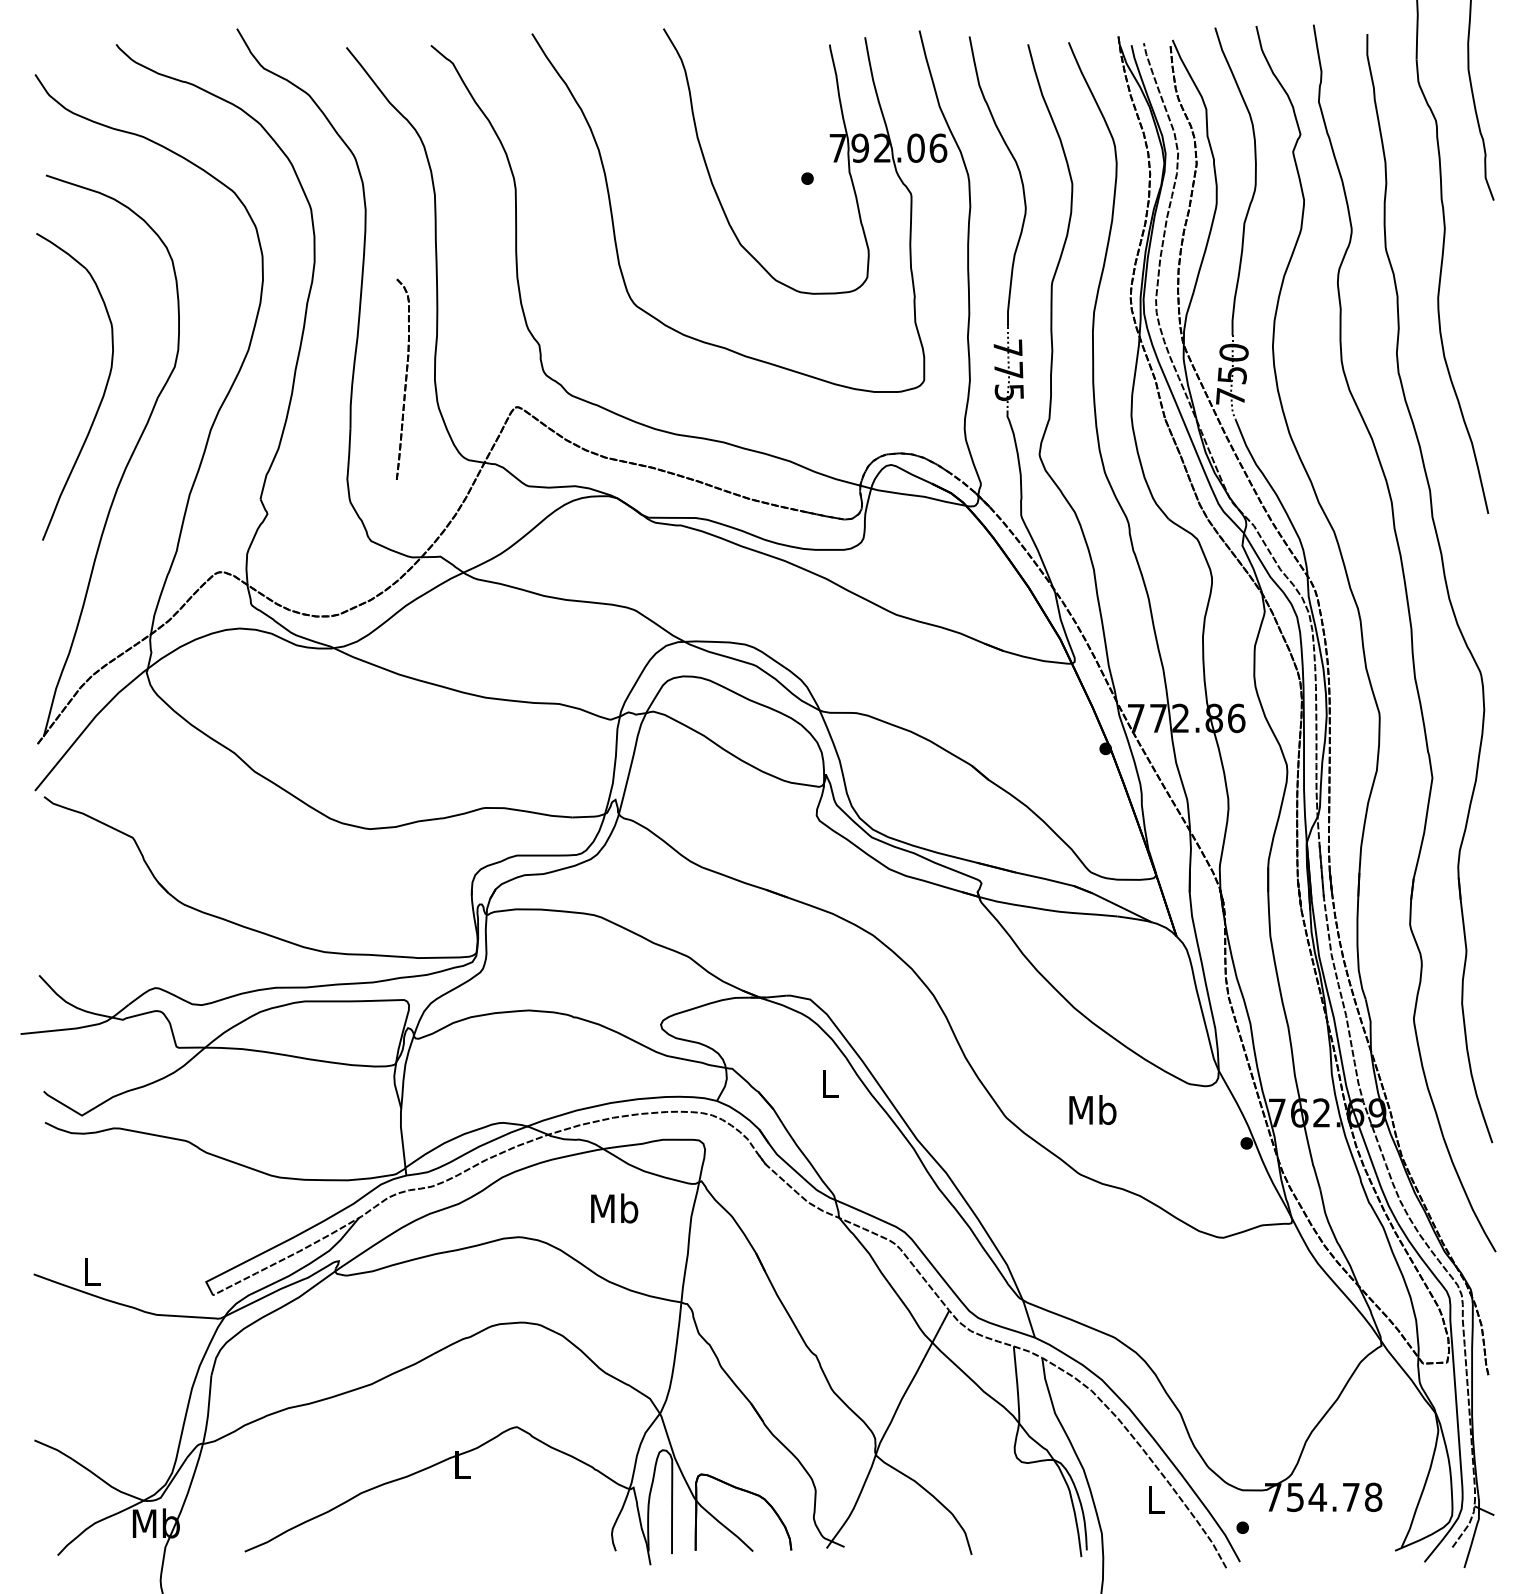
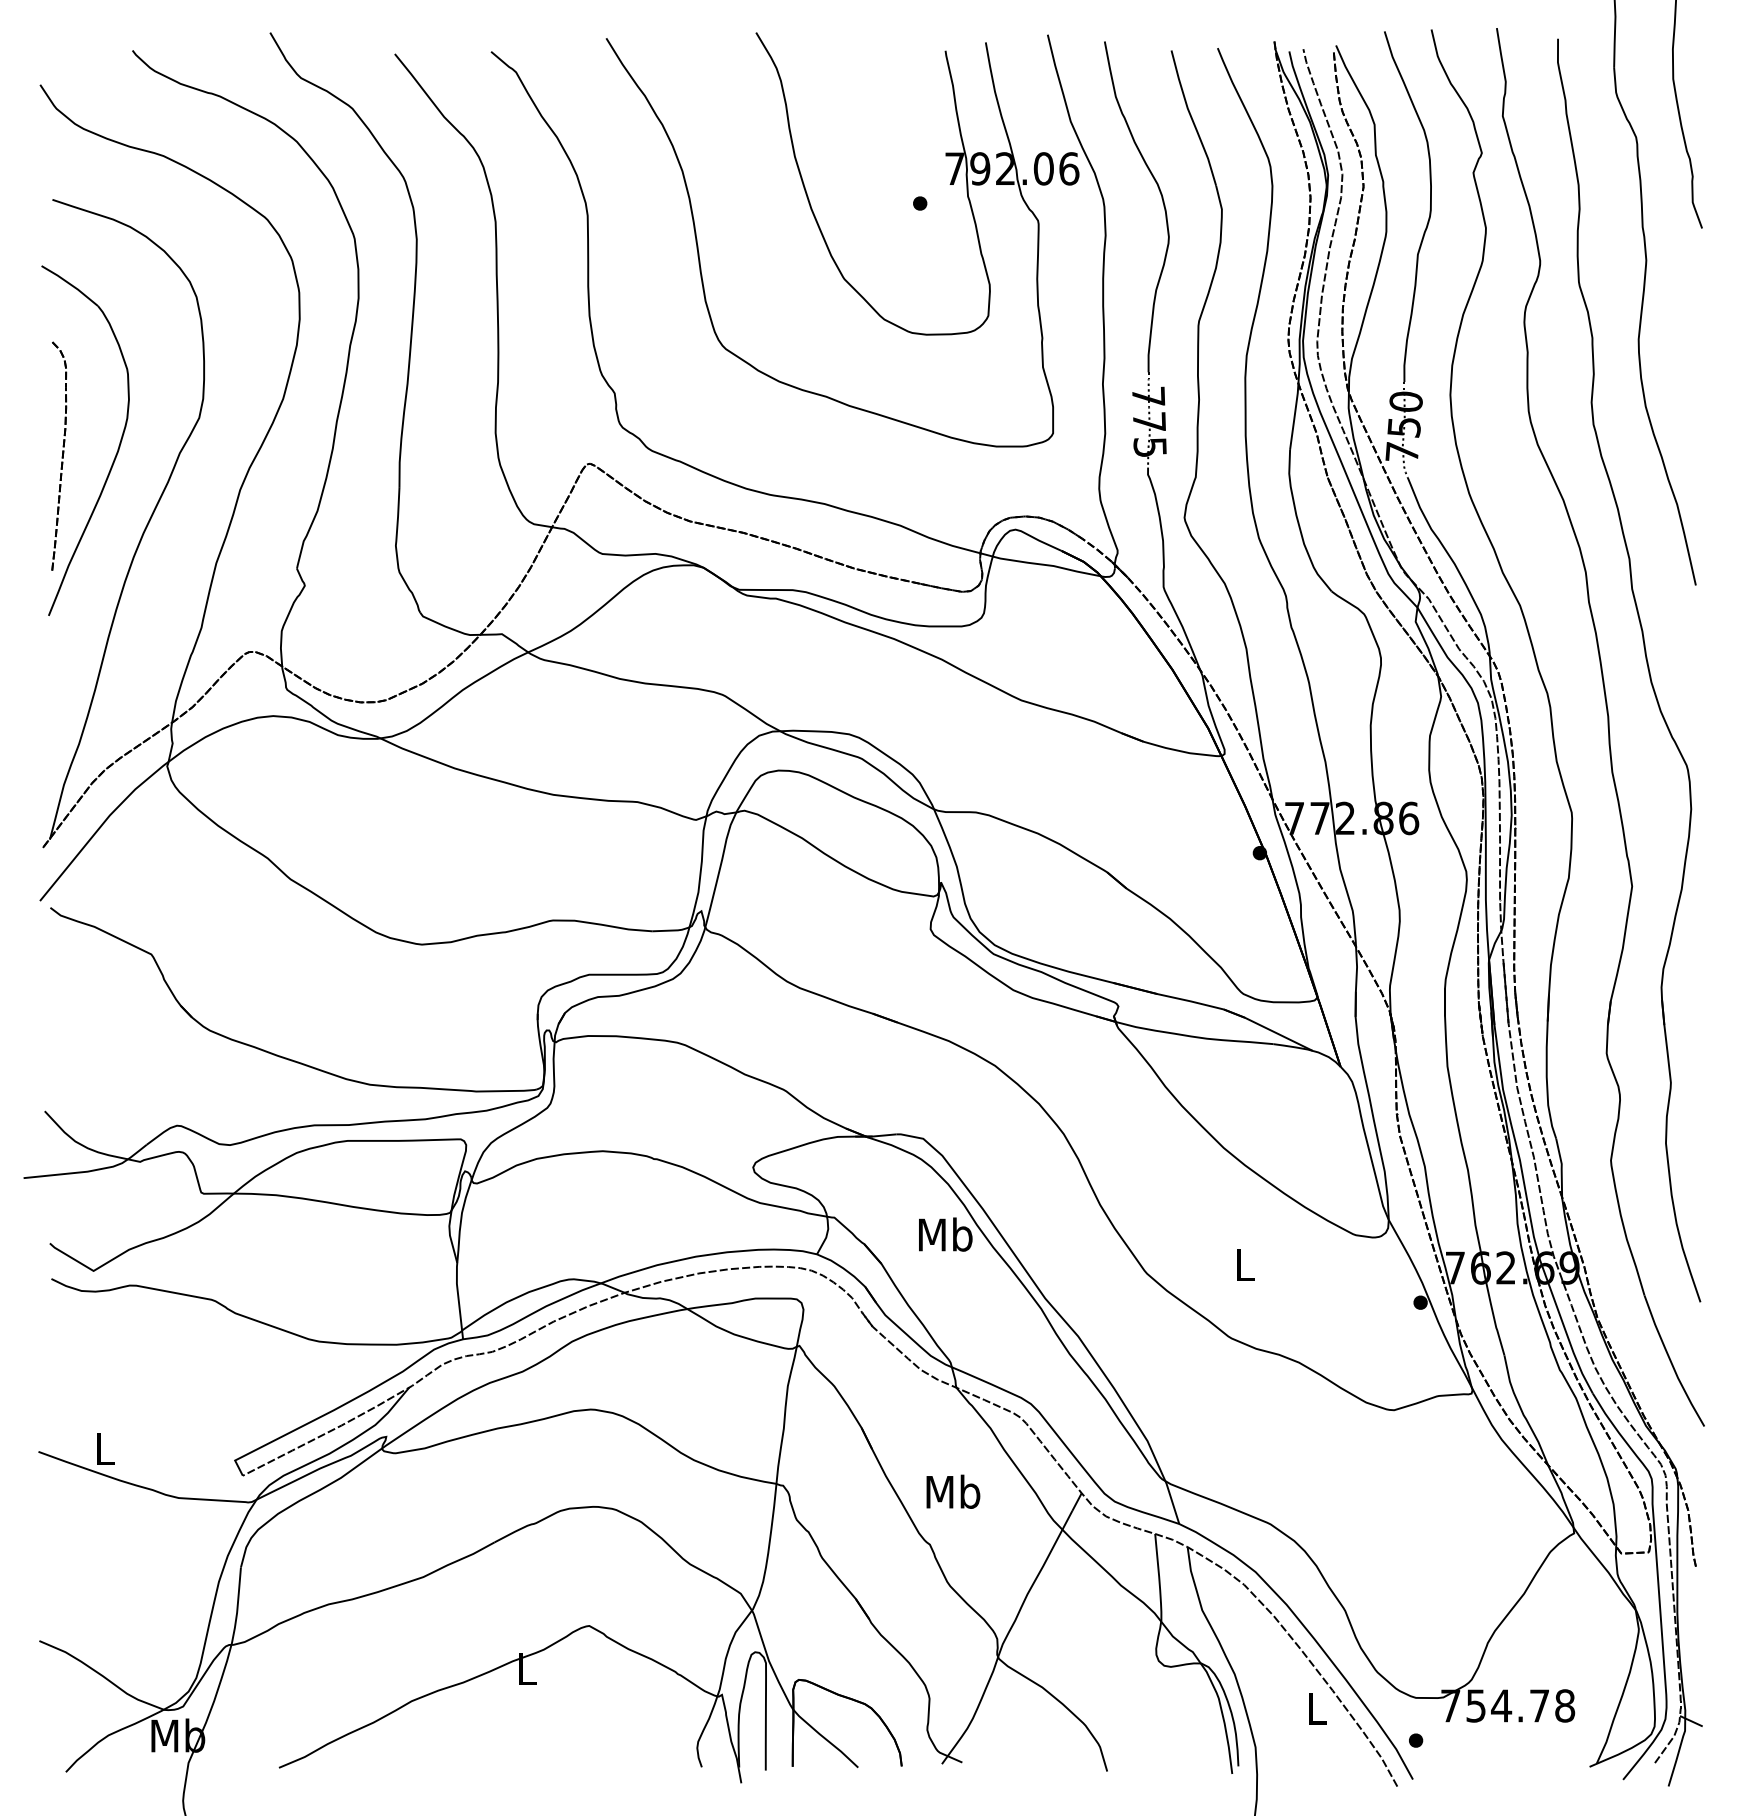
part: (403, 378) -> (59, 455), moved
text: (829, 1083) -> (945, 1234), L -> Mb
text: (1093, 1109) -> (1245, 1264), Mb -> L
text: (614, 1208) -> (953, 1491), moved

